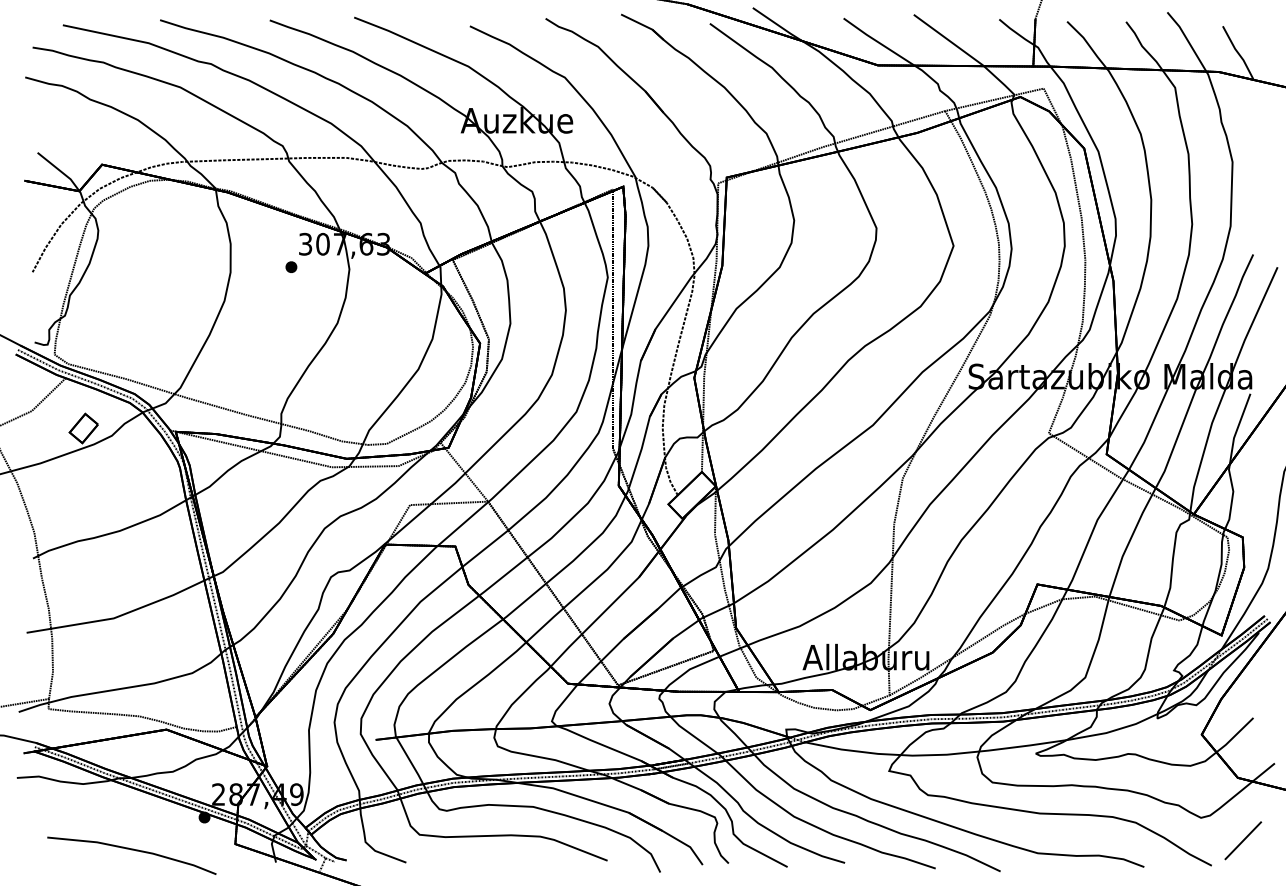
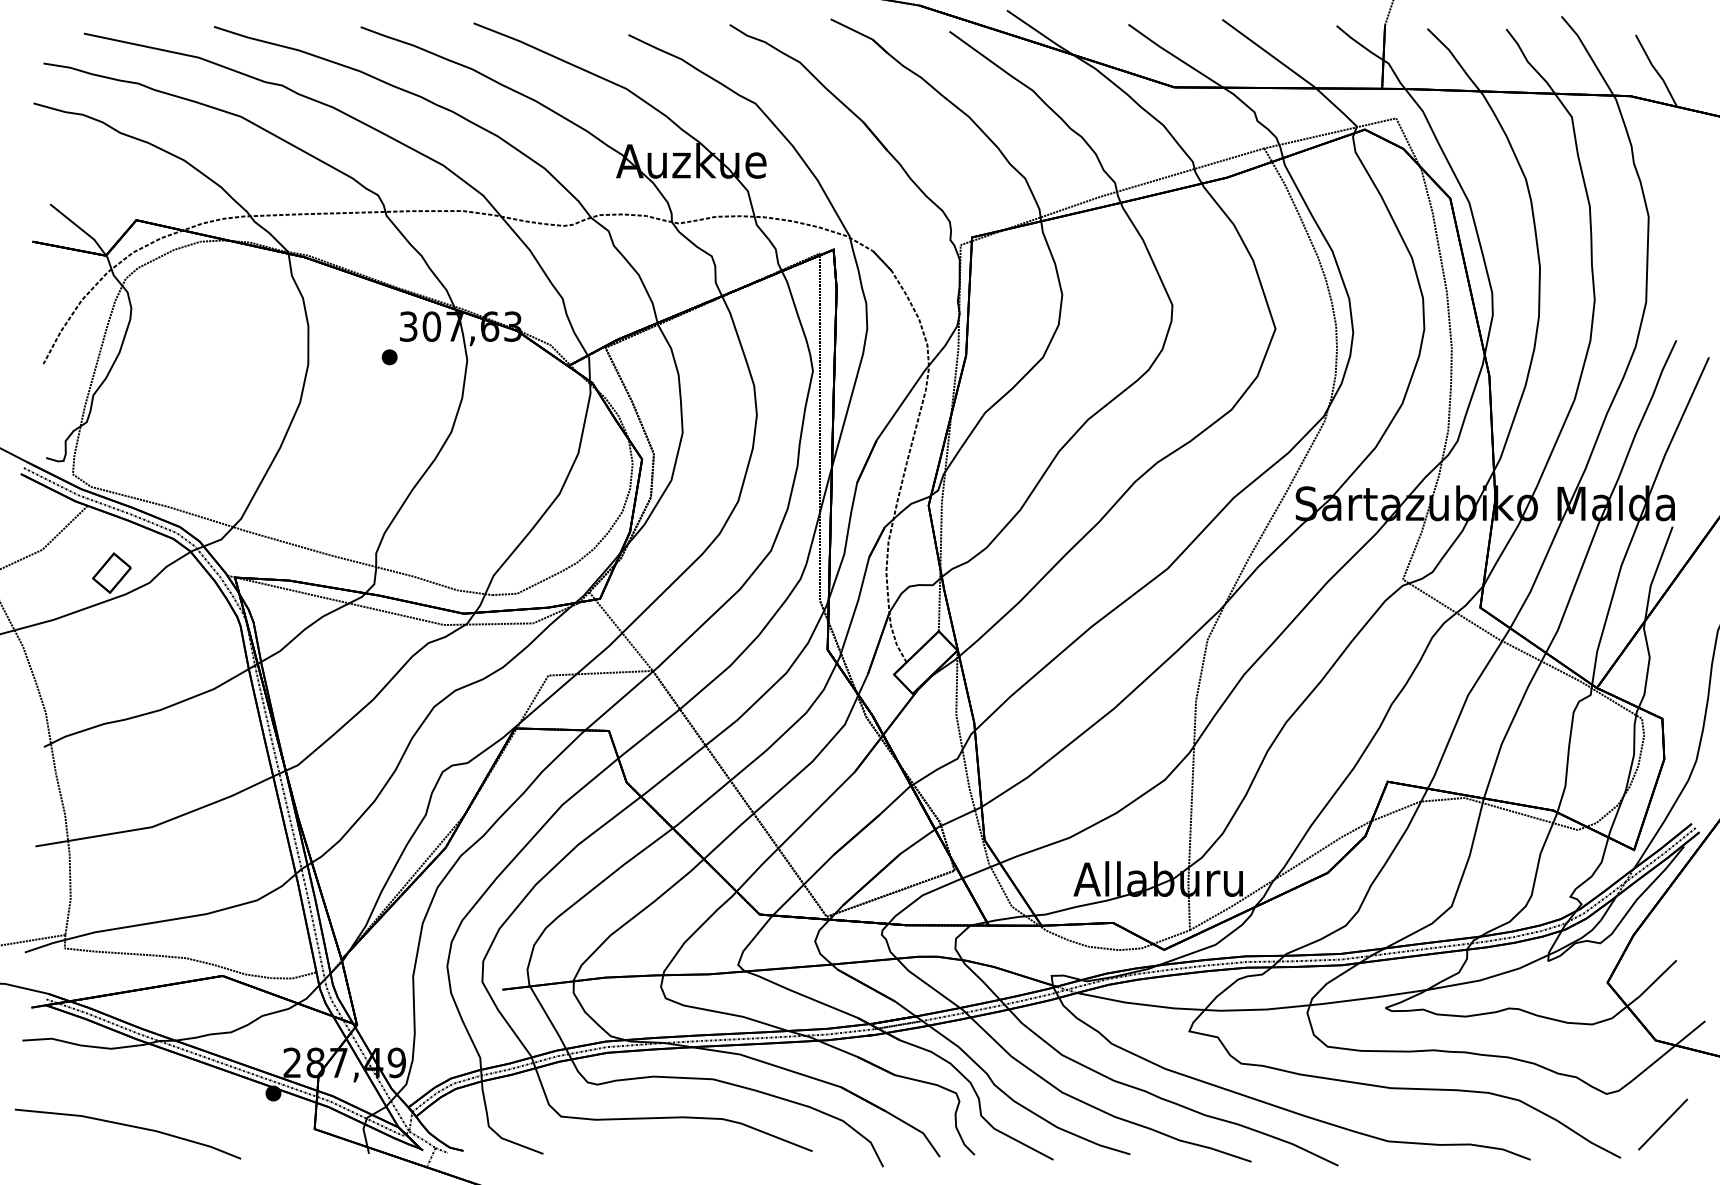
line: (131, 850) -> (127, 1126), moved

